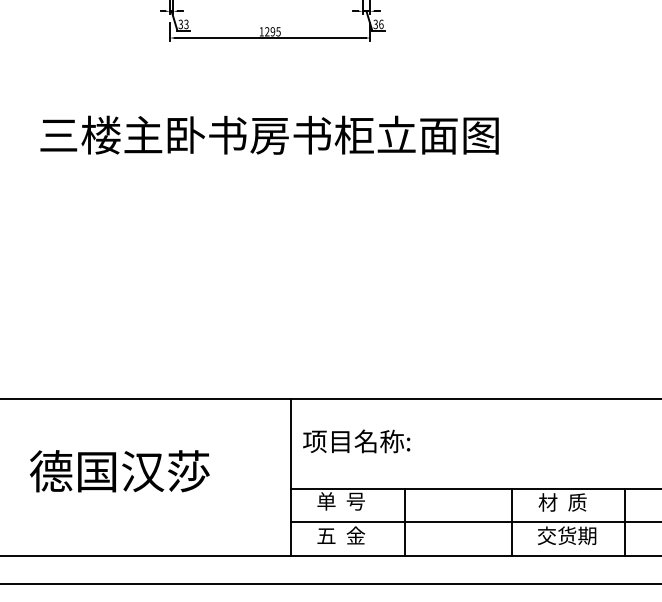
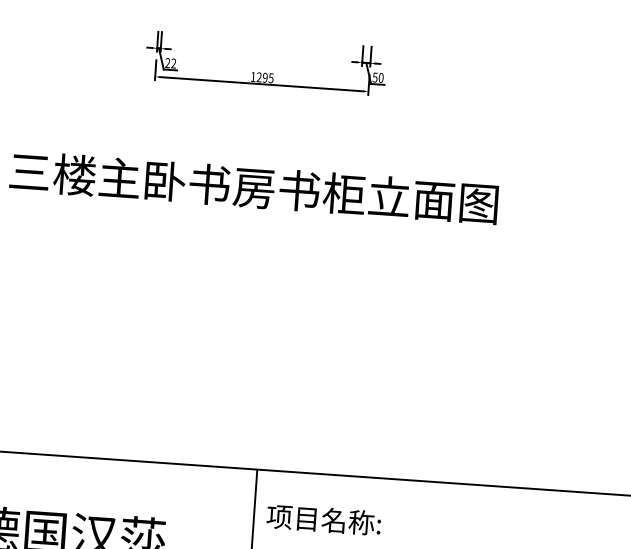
text: (378, 23) -> (378, 76), 36 -> 50
text: (183, 25) -> (170, 64), 33 -> 22

